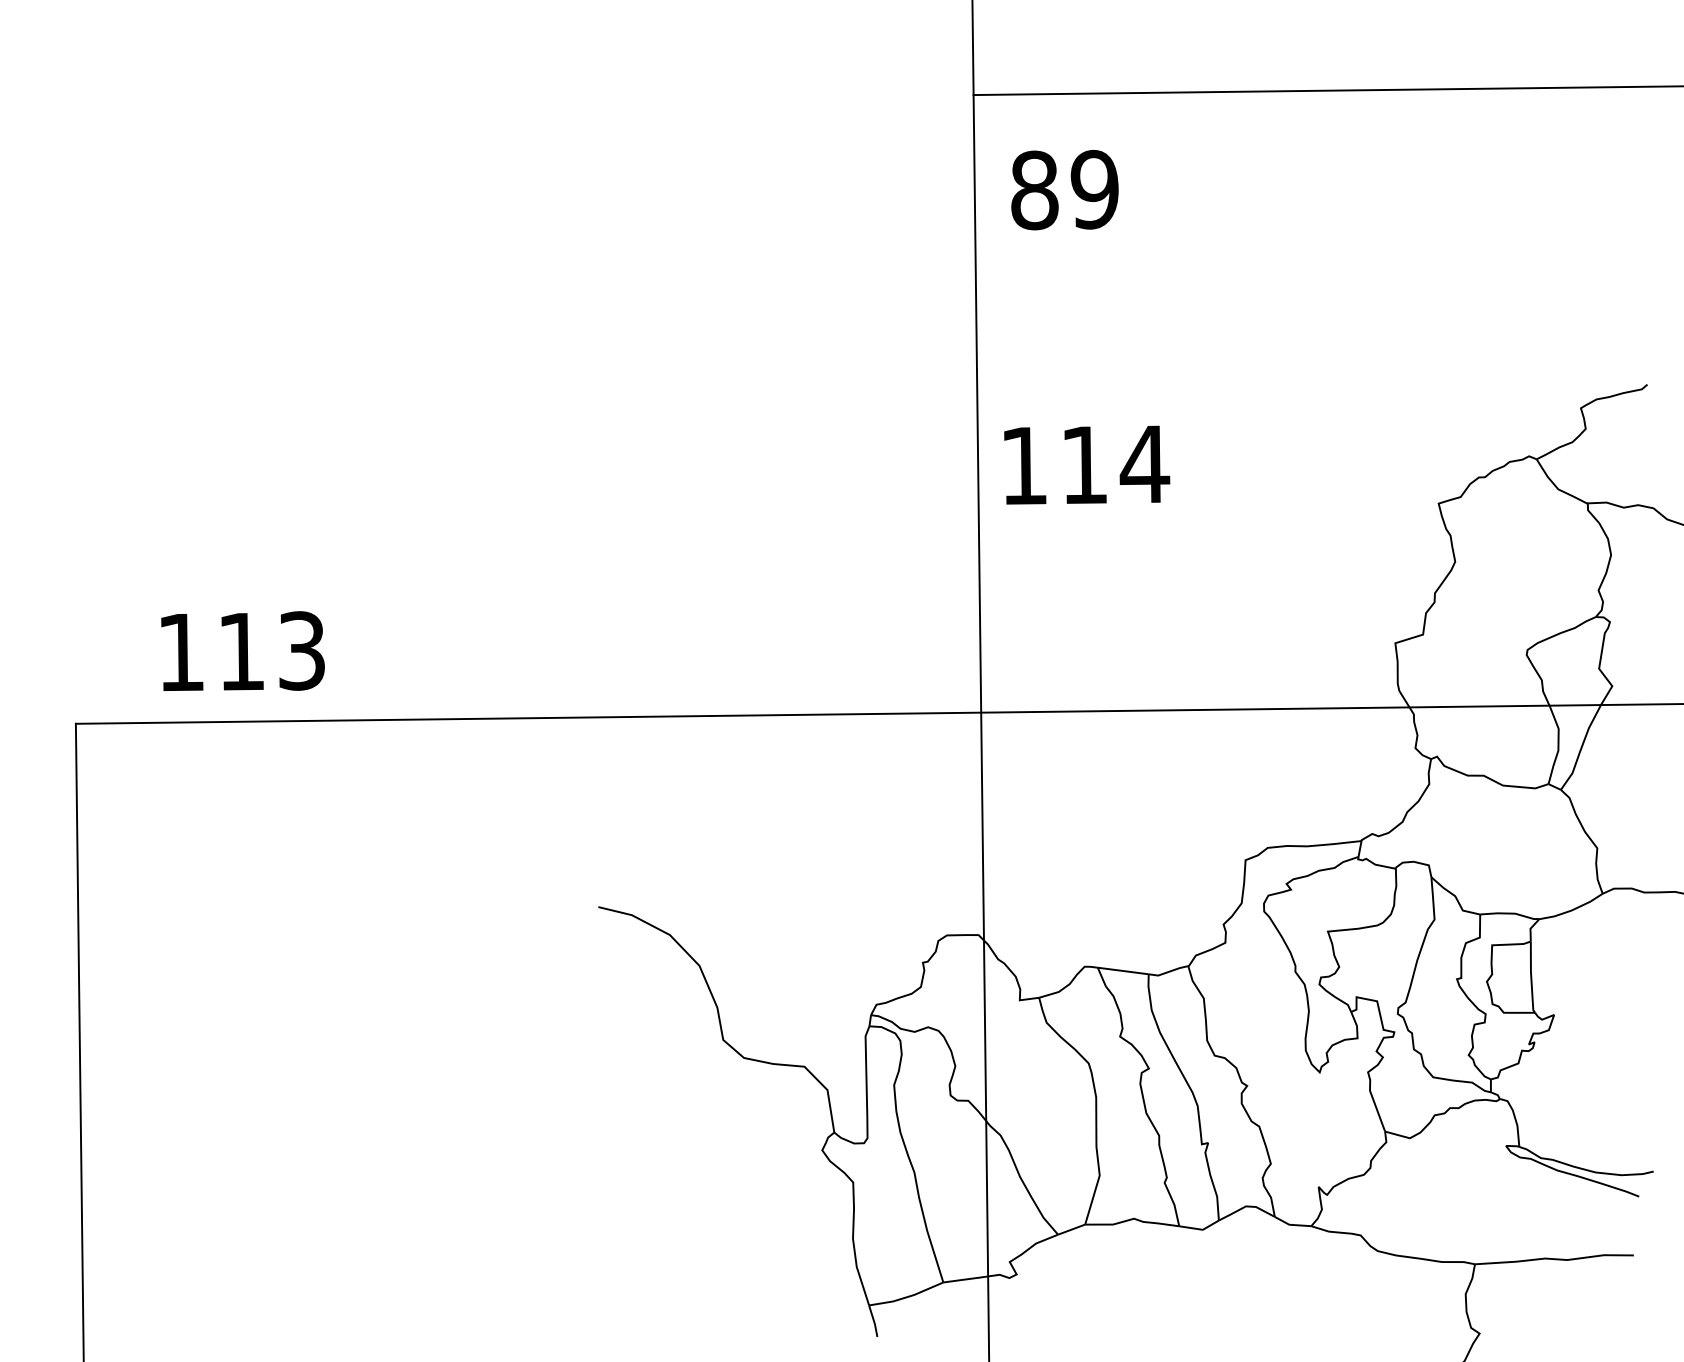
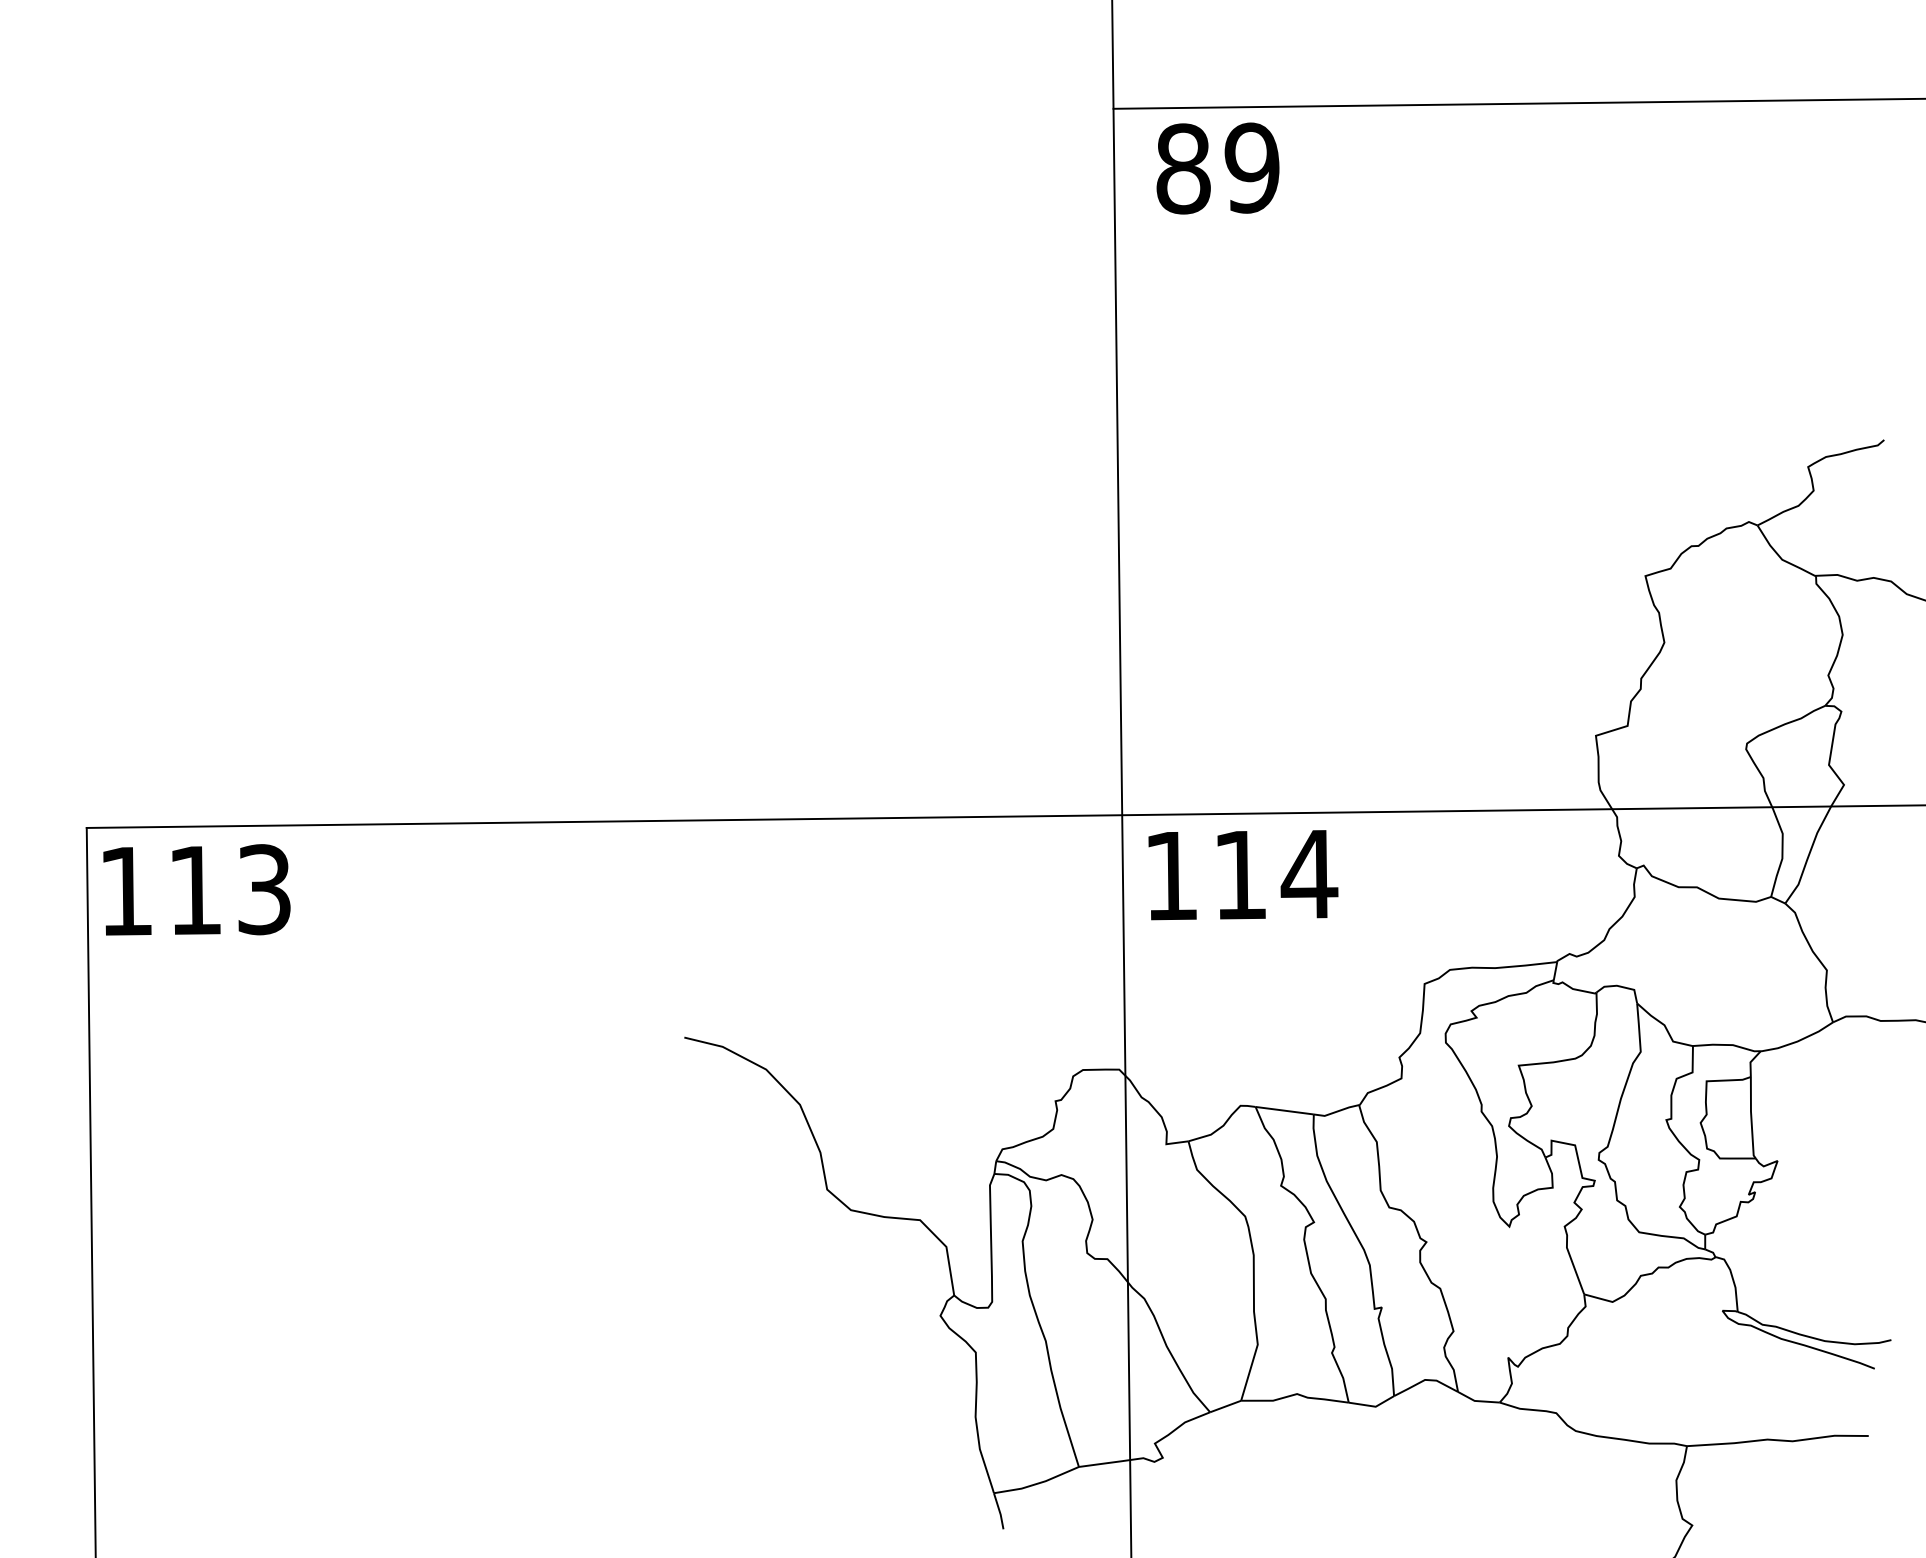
text: (1064, 190) -> (1217, 168), moved
text: (1087, 465) -> (1243, 875), moved
text: (242, 650) -> (196, 889), moved

